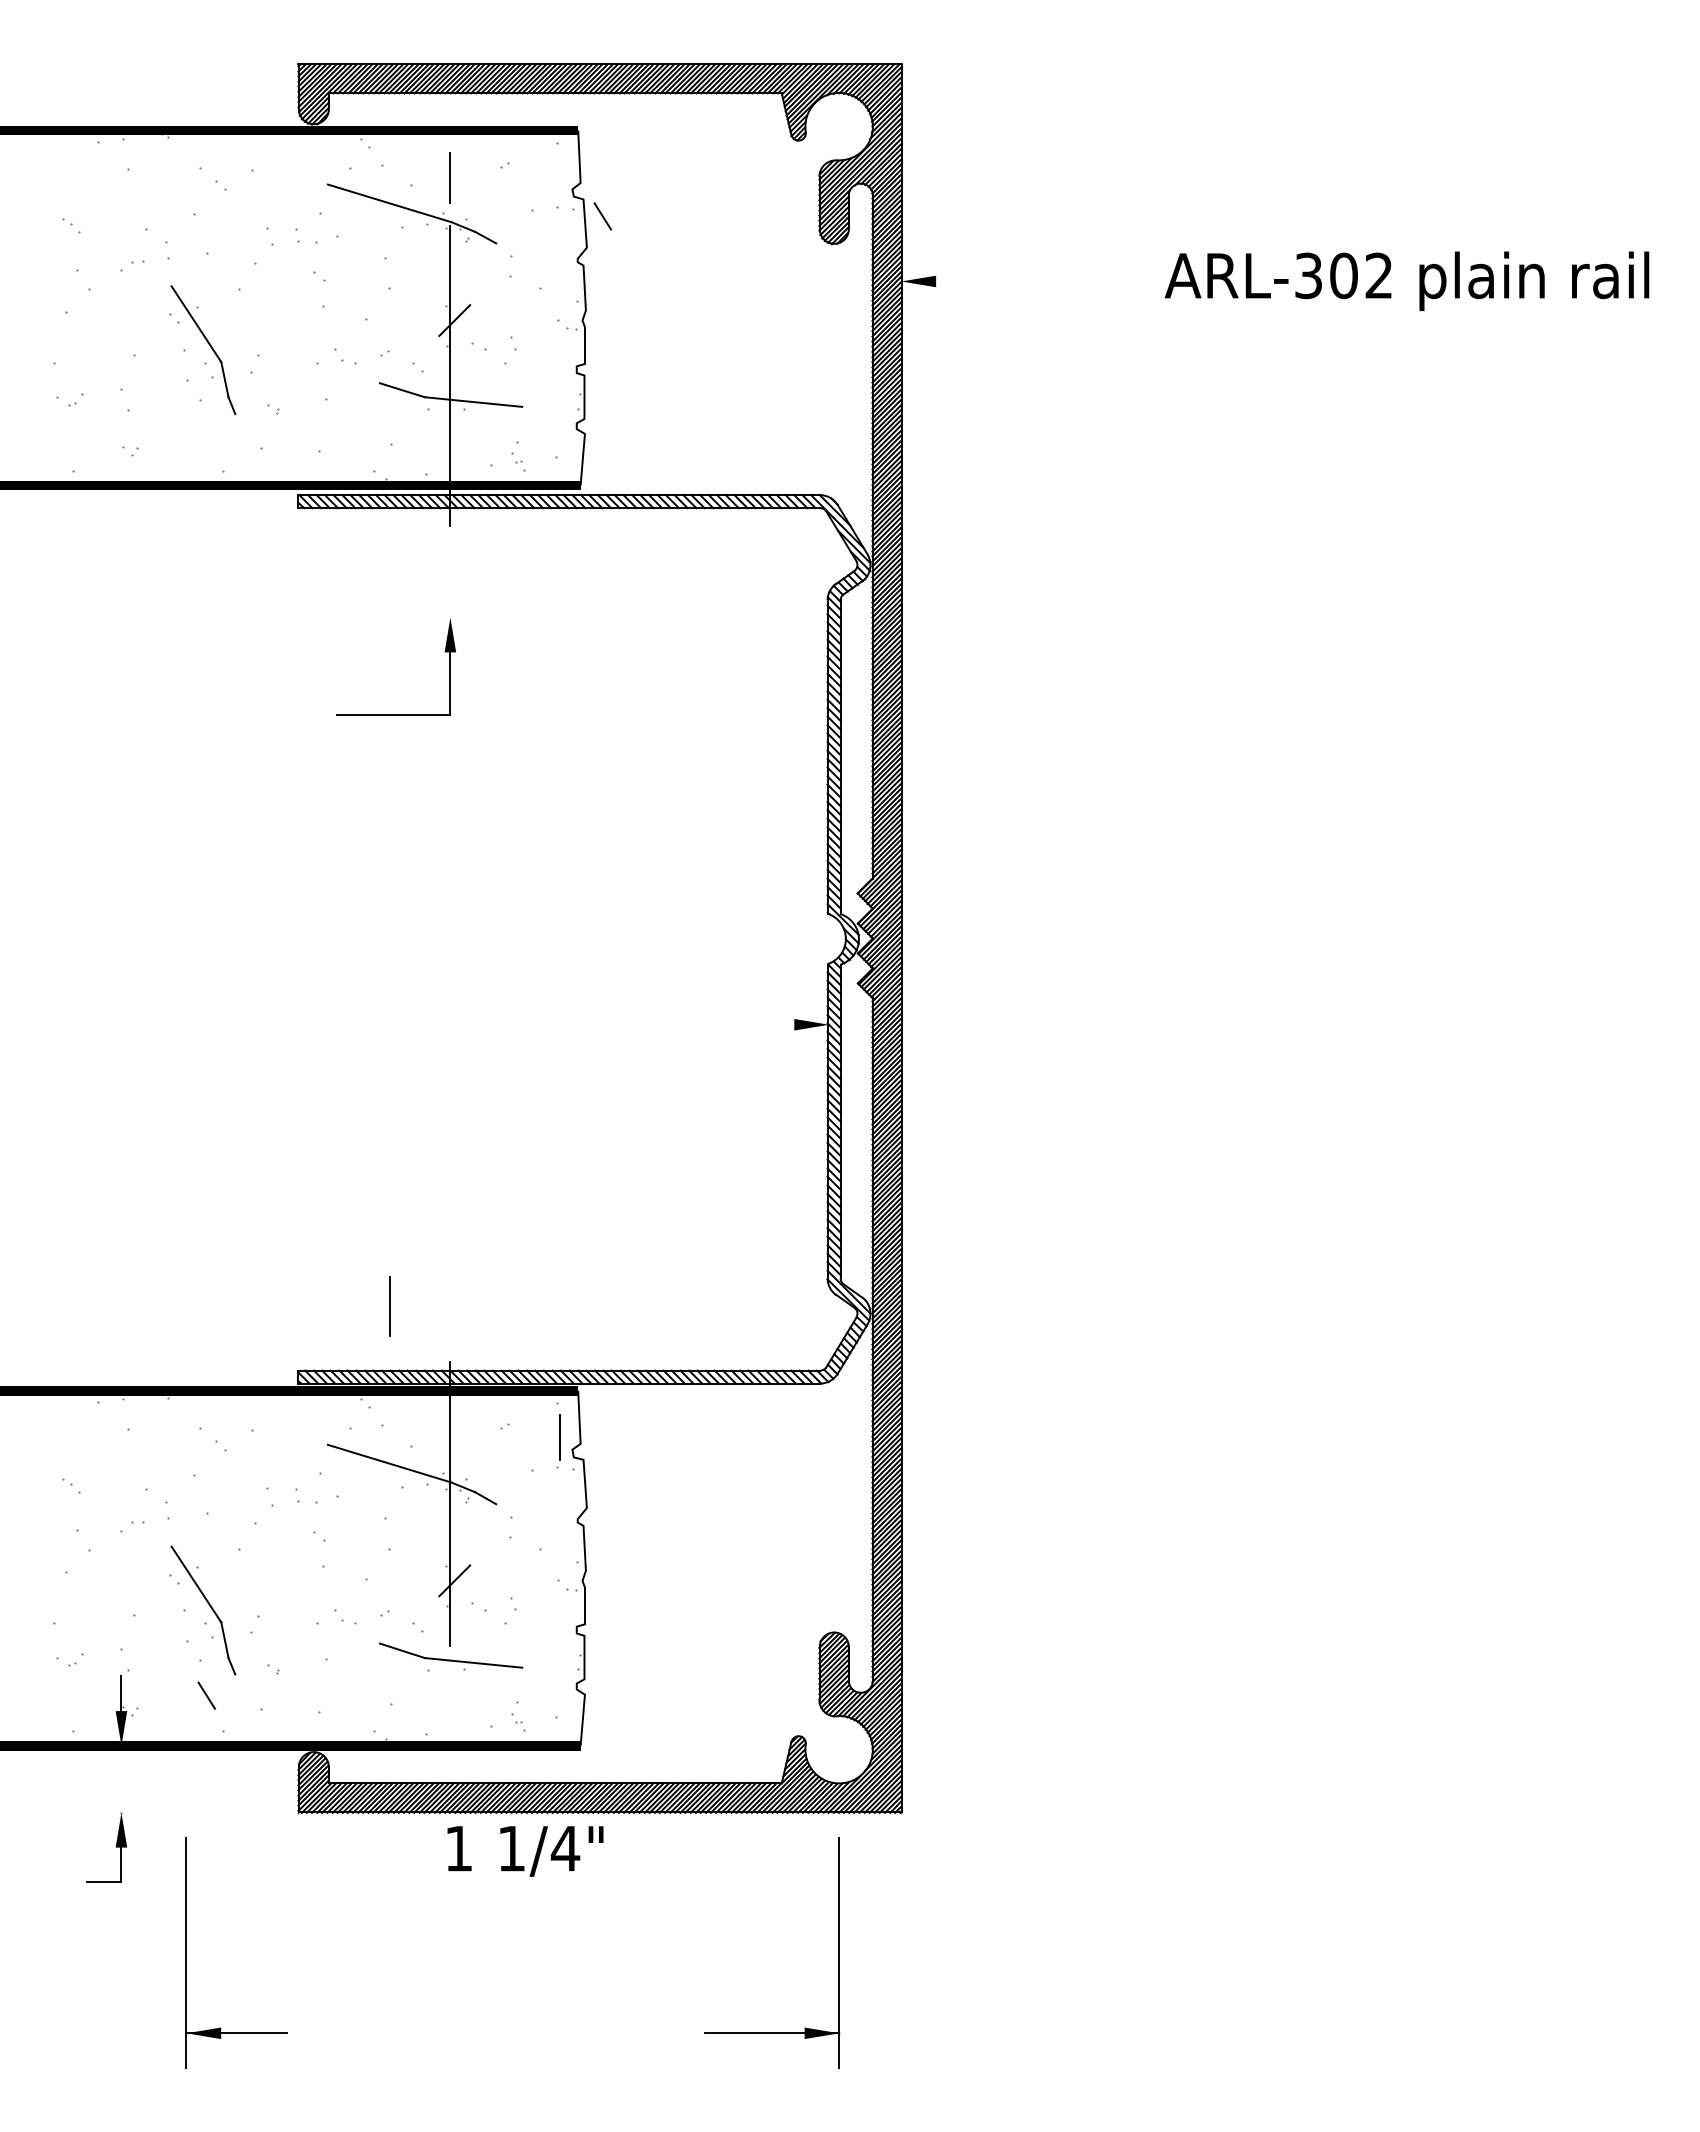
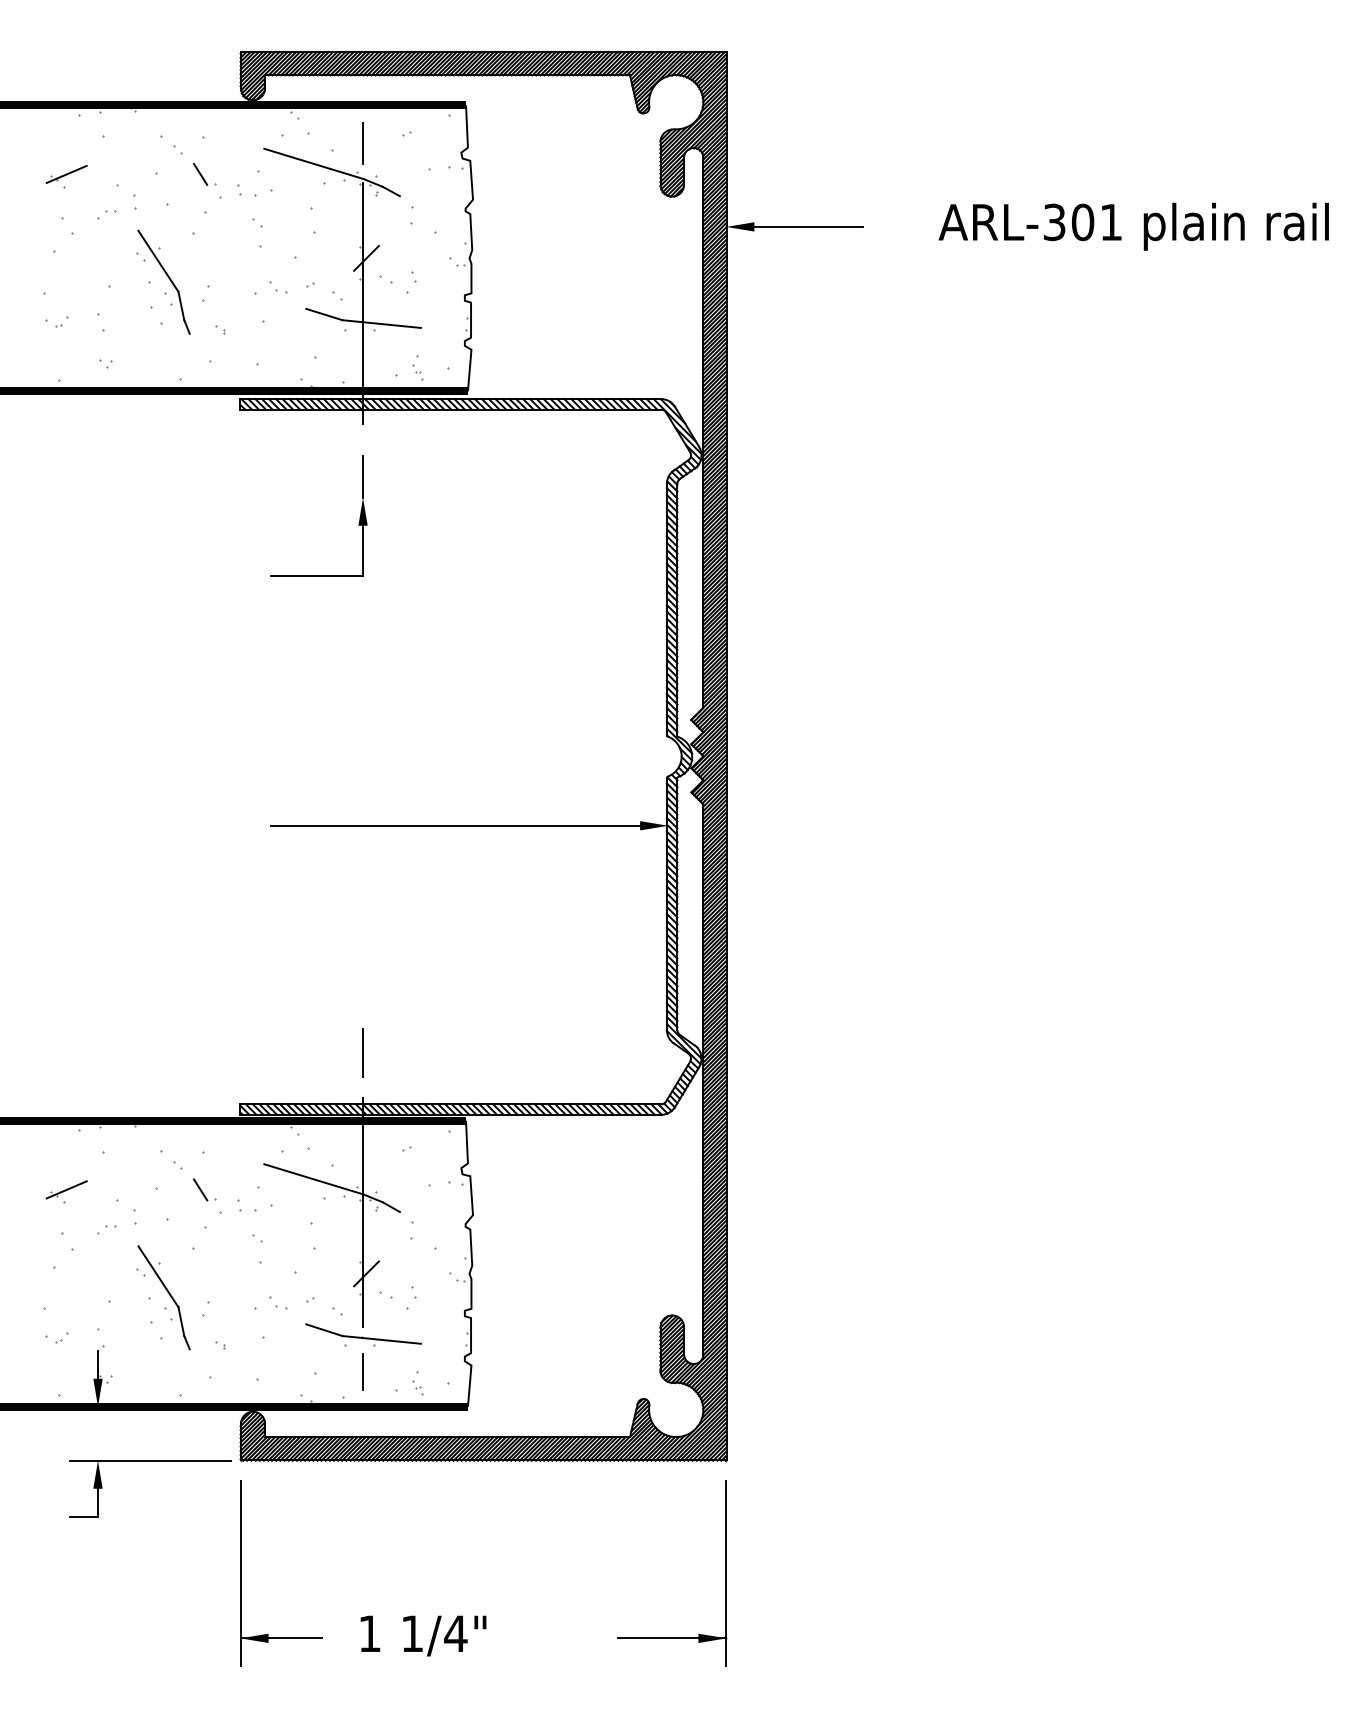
line: (82, 215) -> (66, 173), added
line: (602, 216) -> (200, 174), moved
text: (1378, 275) -> (1110, 222), ARL-302 -> ARL-301
line: (1003, 281) -> (808, 226), added
line: (450, 591) -> (363, 476), added
line: (565, 1024) -> (455, 825), added
line: (389, 1306) -> (362, 1052), moved
line: (559, 1437) -> (362, 1371), moved
line: (82, 1476) -> (66, 1189), added
line: (206, 1695) -> (200, 1189), moved
line: (186, 1812) -> (150, 1460), added
text: (525, 1851) -> (423, 1636), moved
part: (186, 1952) -> (240, 1573), moved
part: (838, 1952) -> (725, 1573), moved

